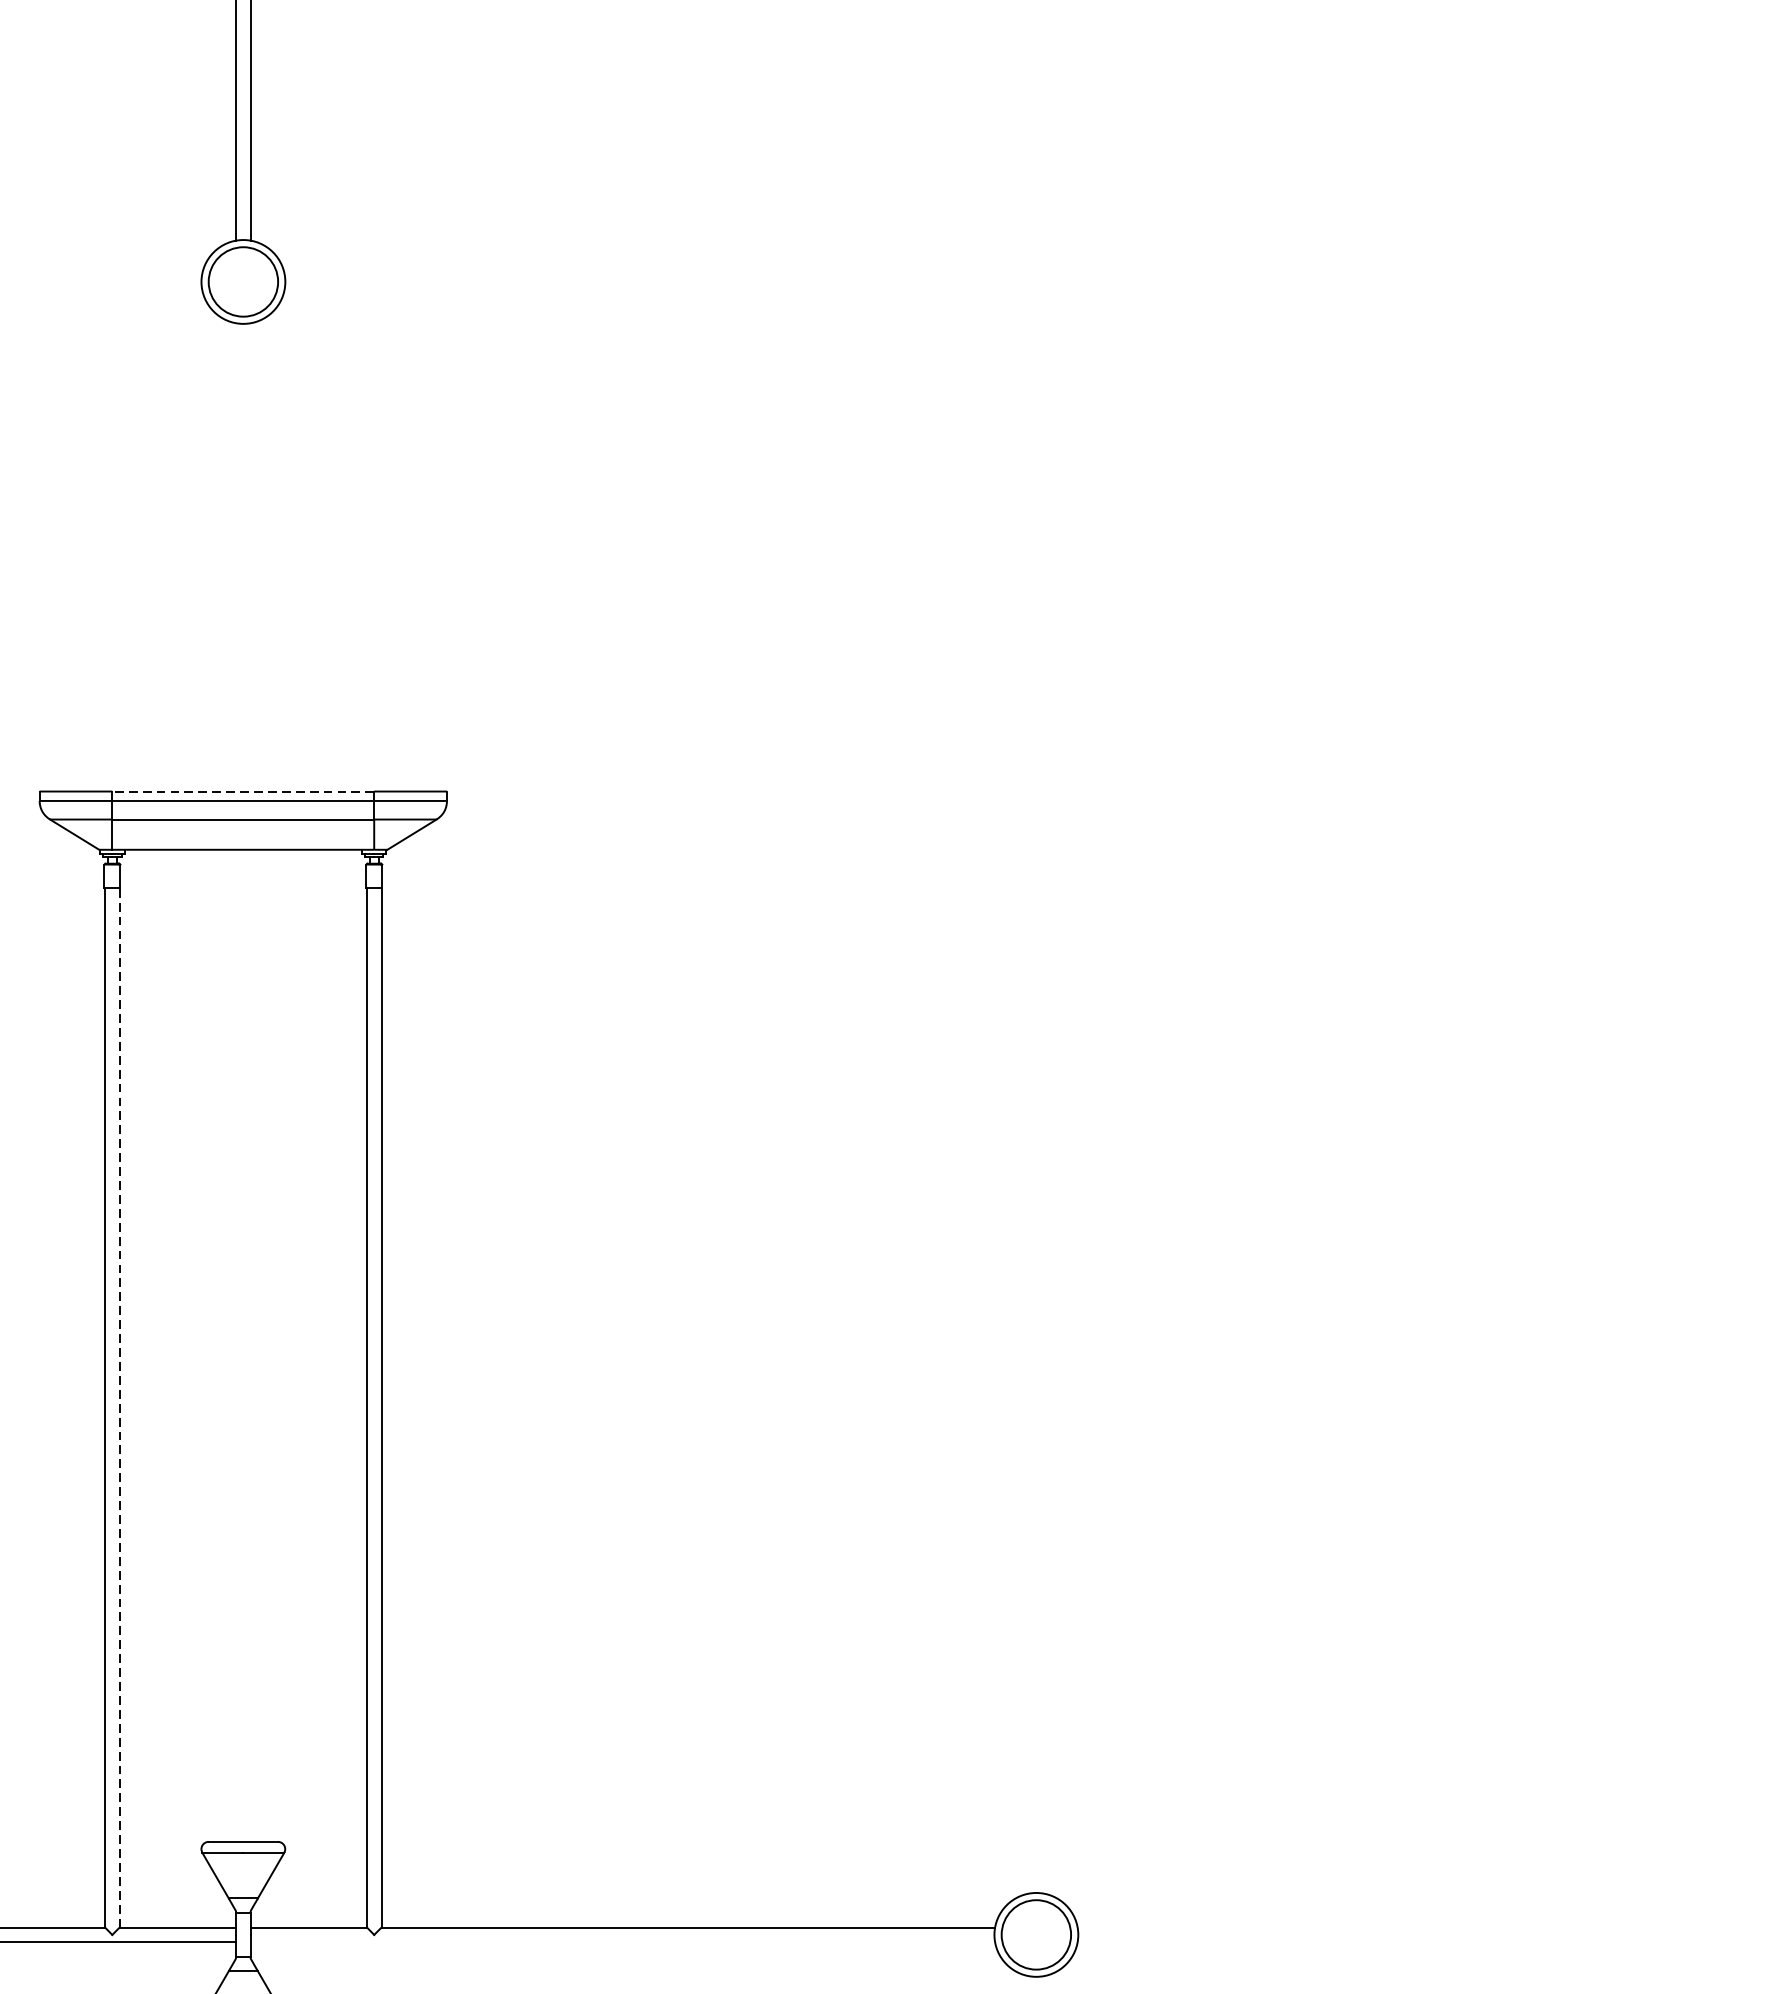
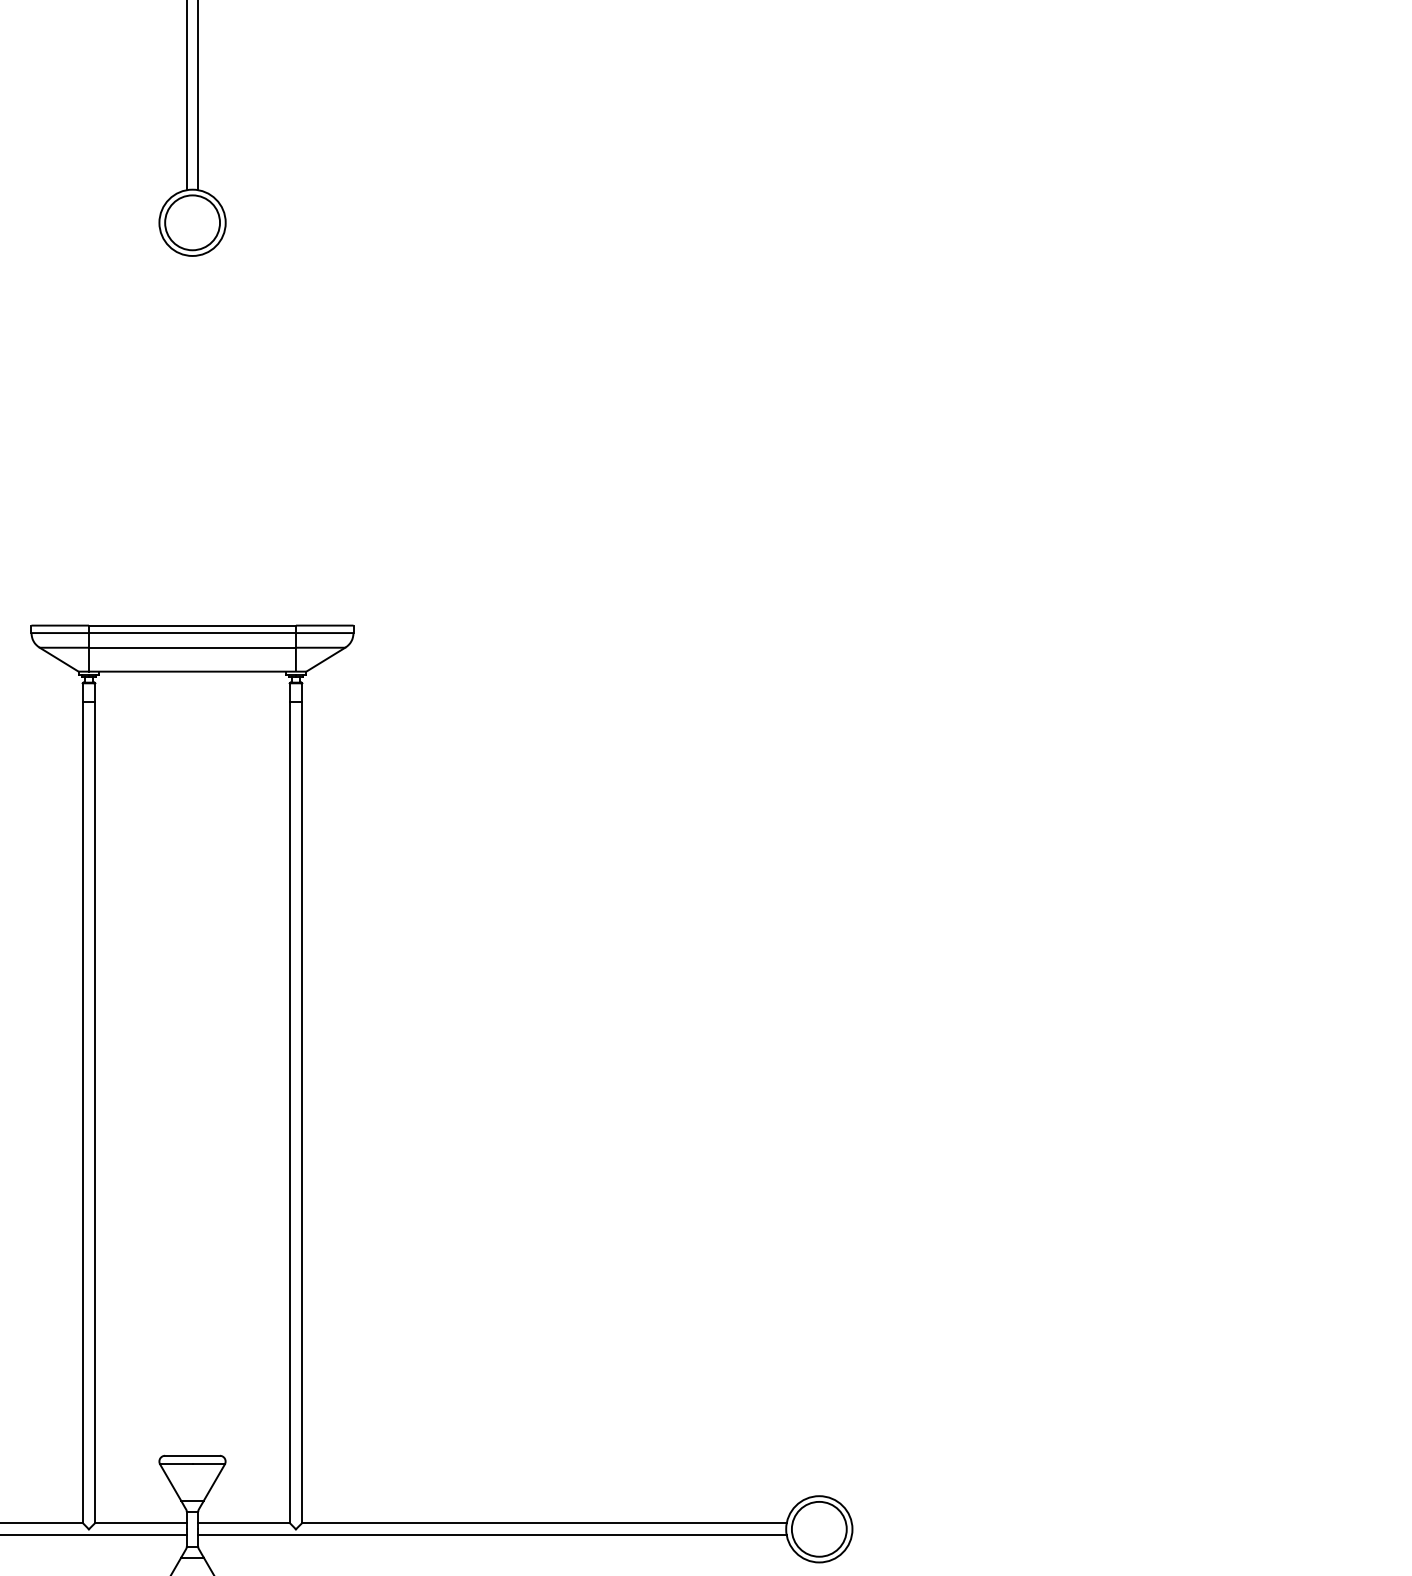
line: (243, 791) -> (192, 625), dashed -> solid
line: (119, 1407) -> (94, 1112), dashed -> solid
line: (622, 1942) -> (492, 1535), added

